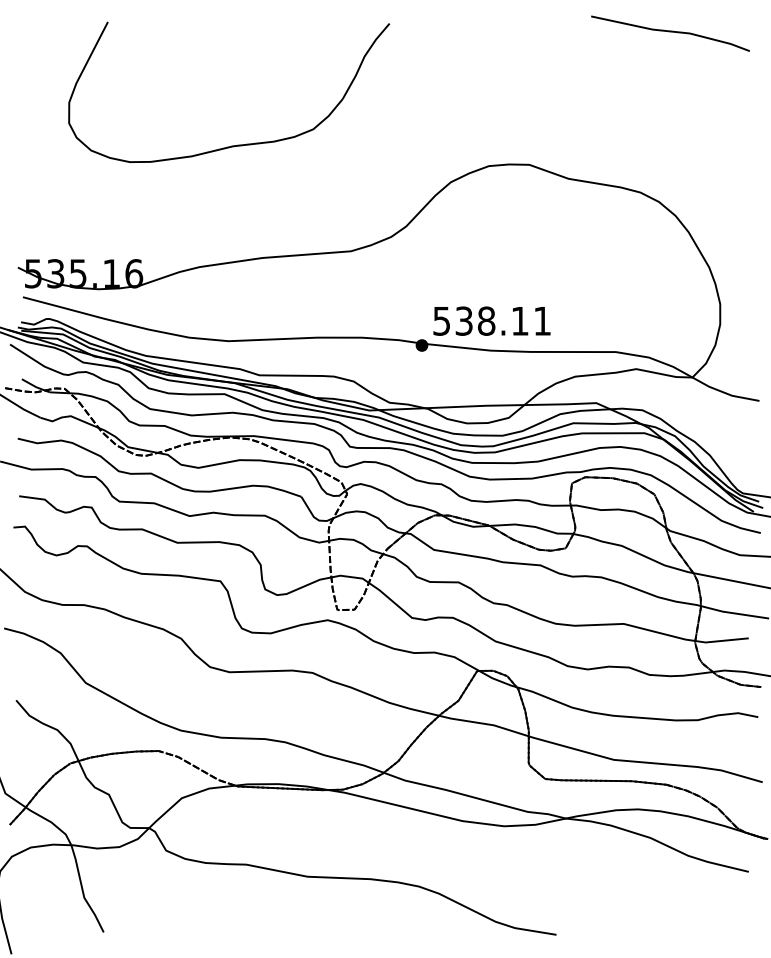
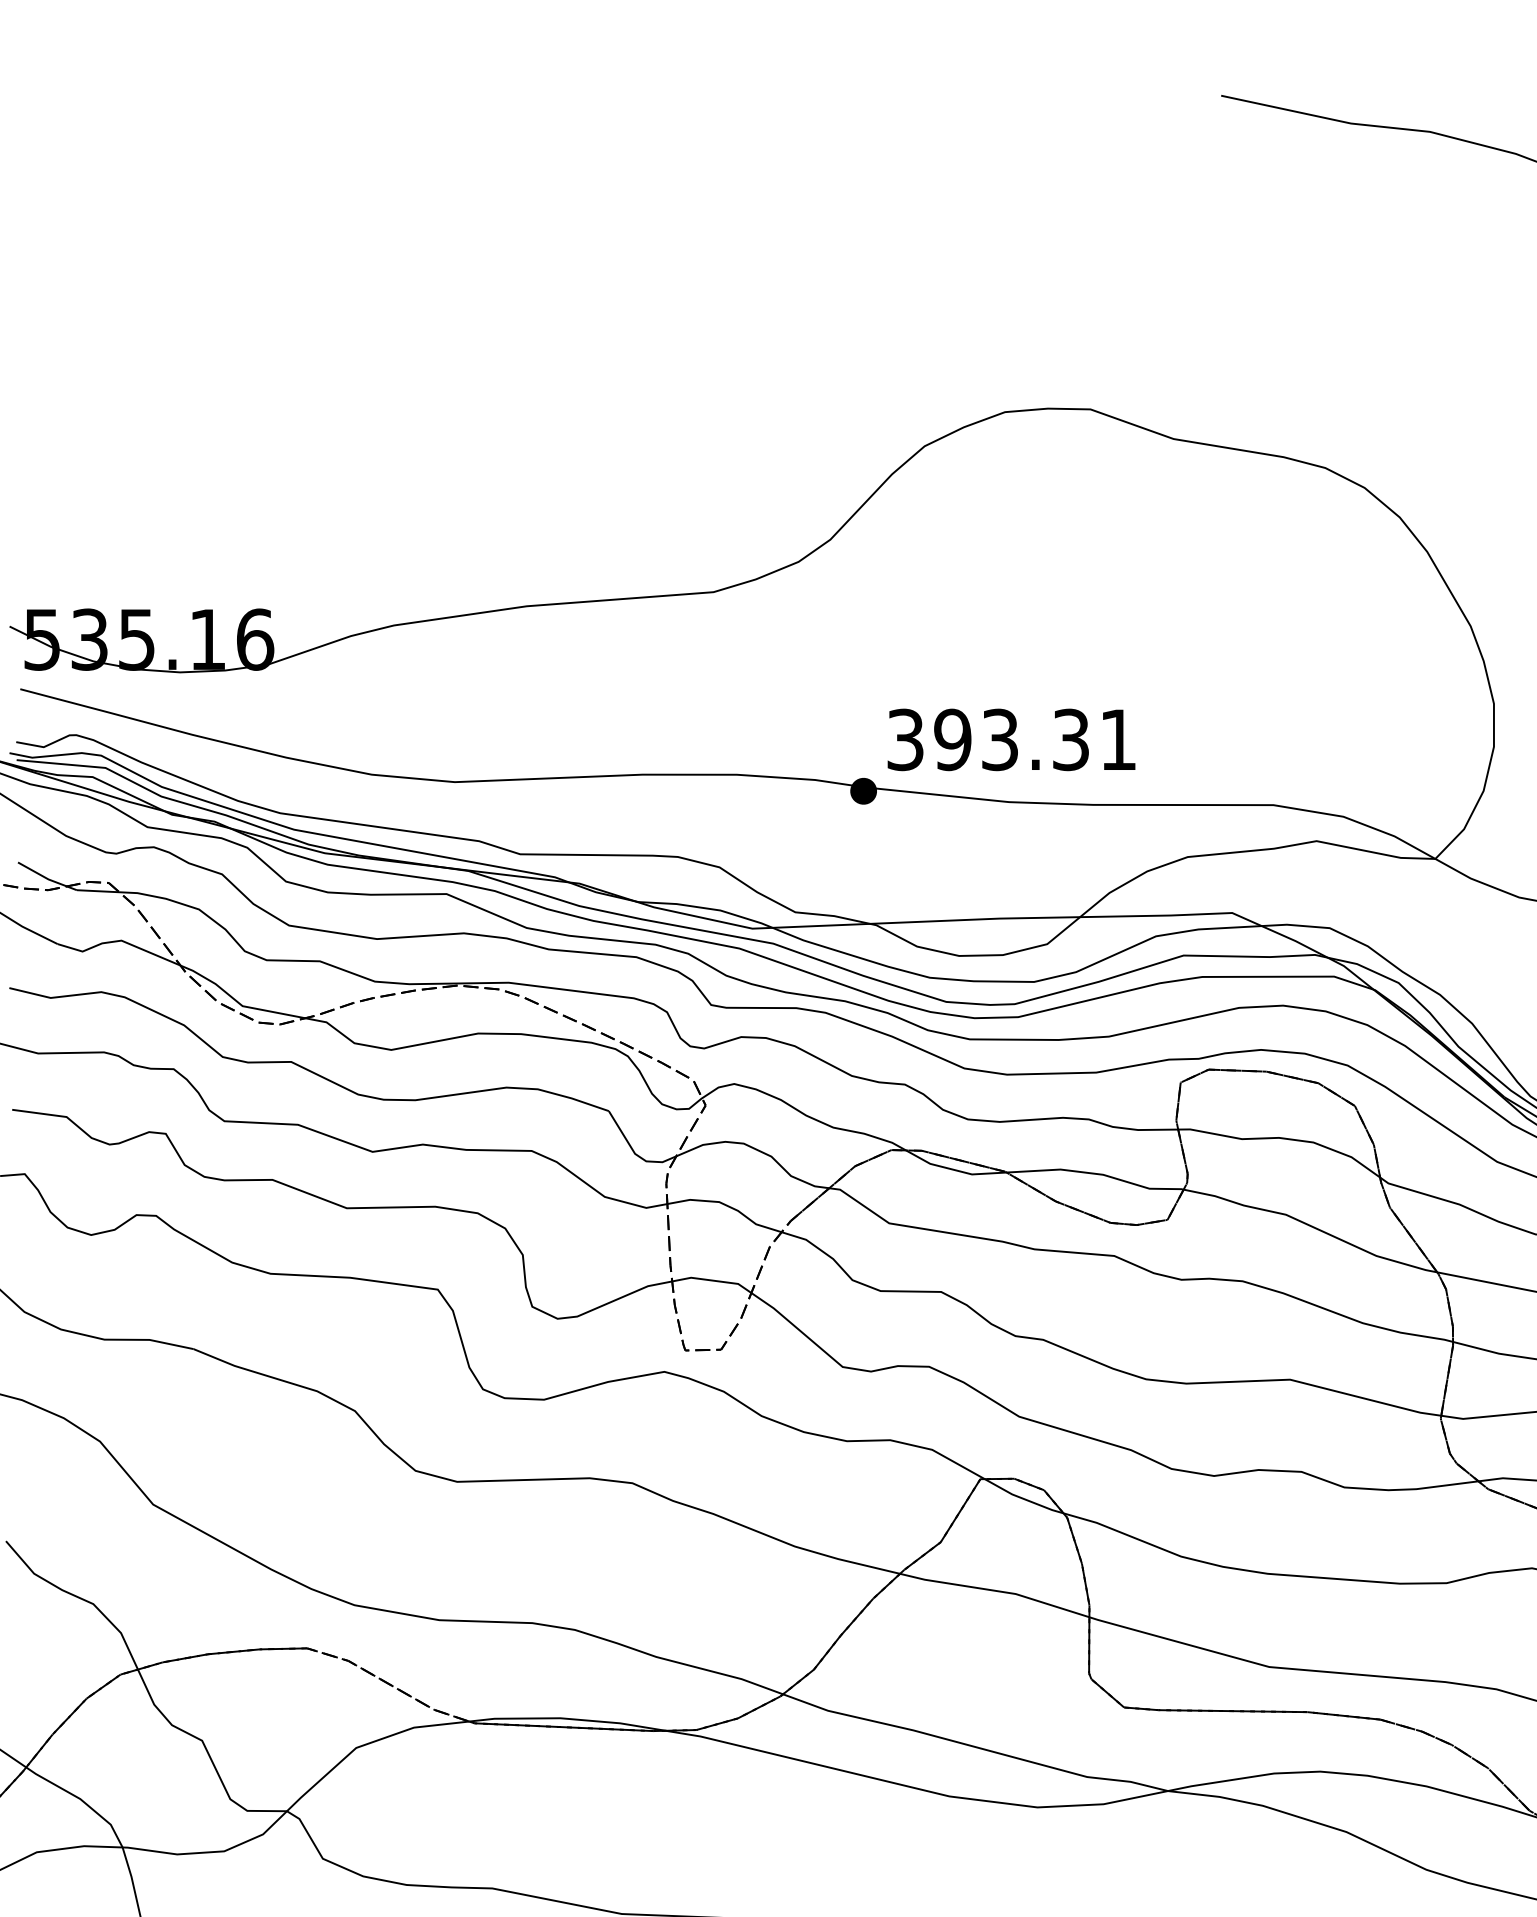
part: (237, 144) -> (473, 366), removed
text: (481, 320) -> (989, 738), 538.11 -> 393.31

